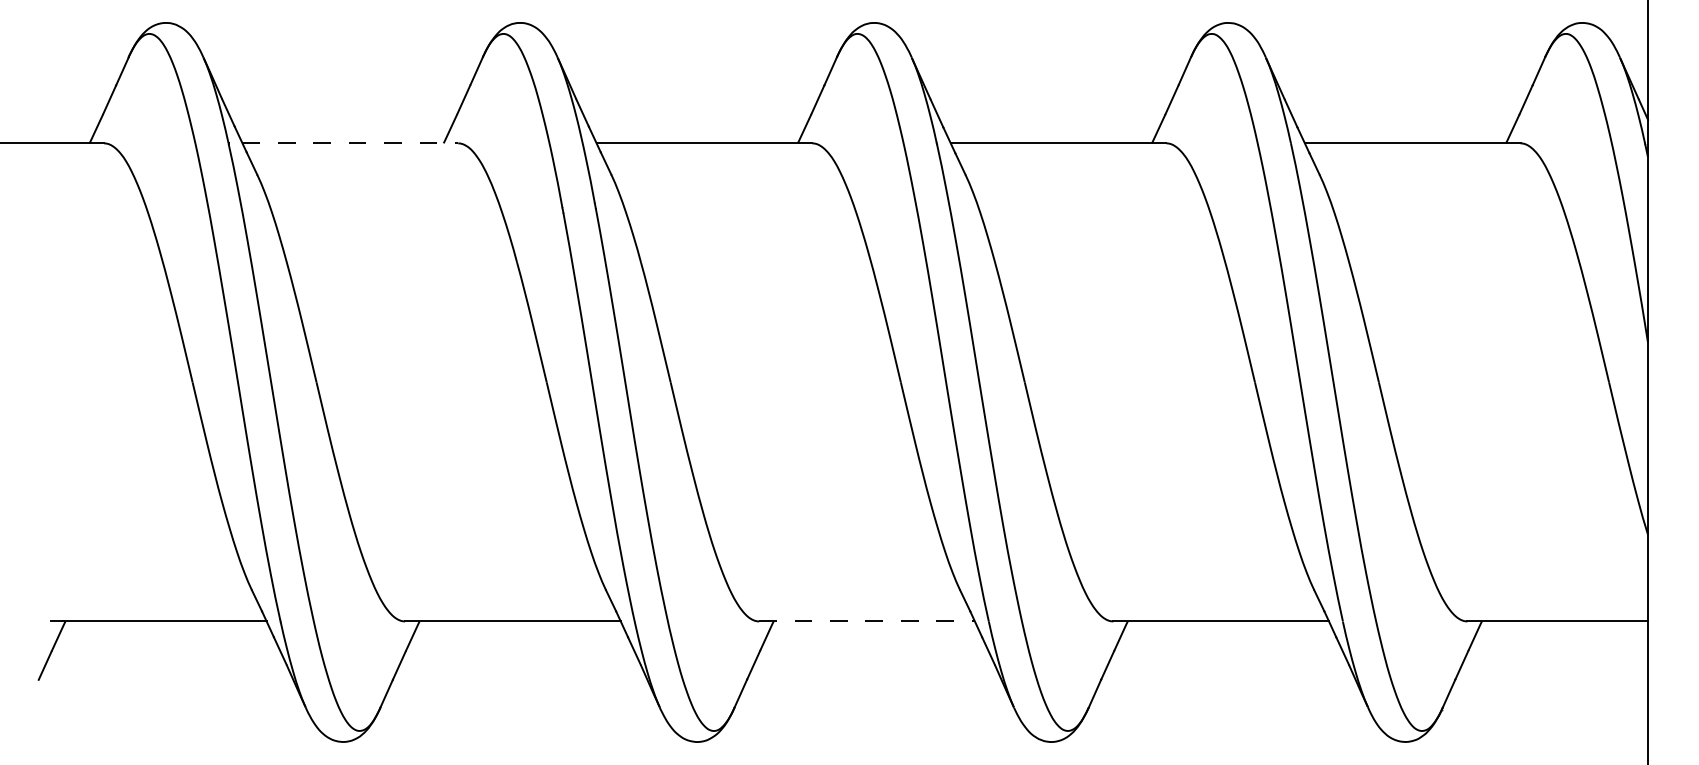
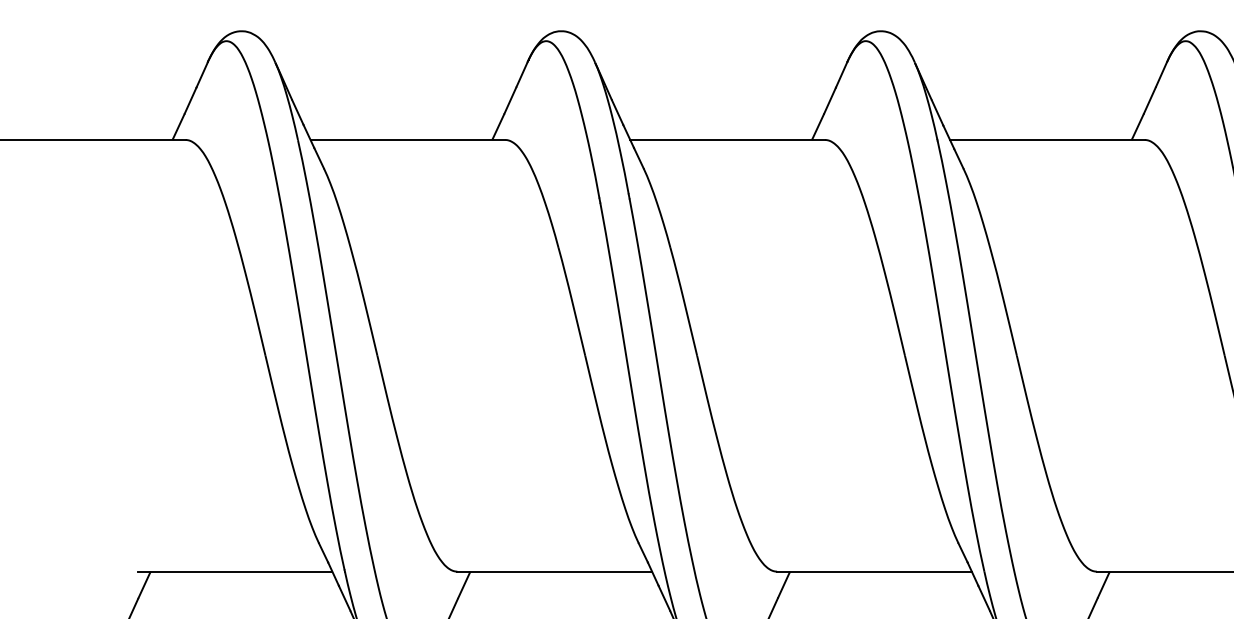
line: (350, 143) -> (408, 140), dashed -> solid
line: (867, 621) -> (874, 571), dashed -> solid

